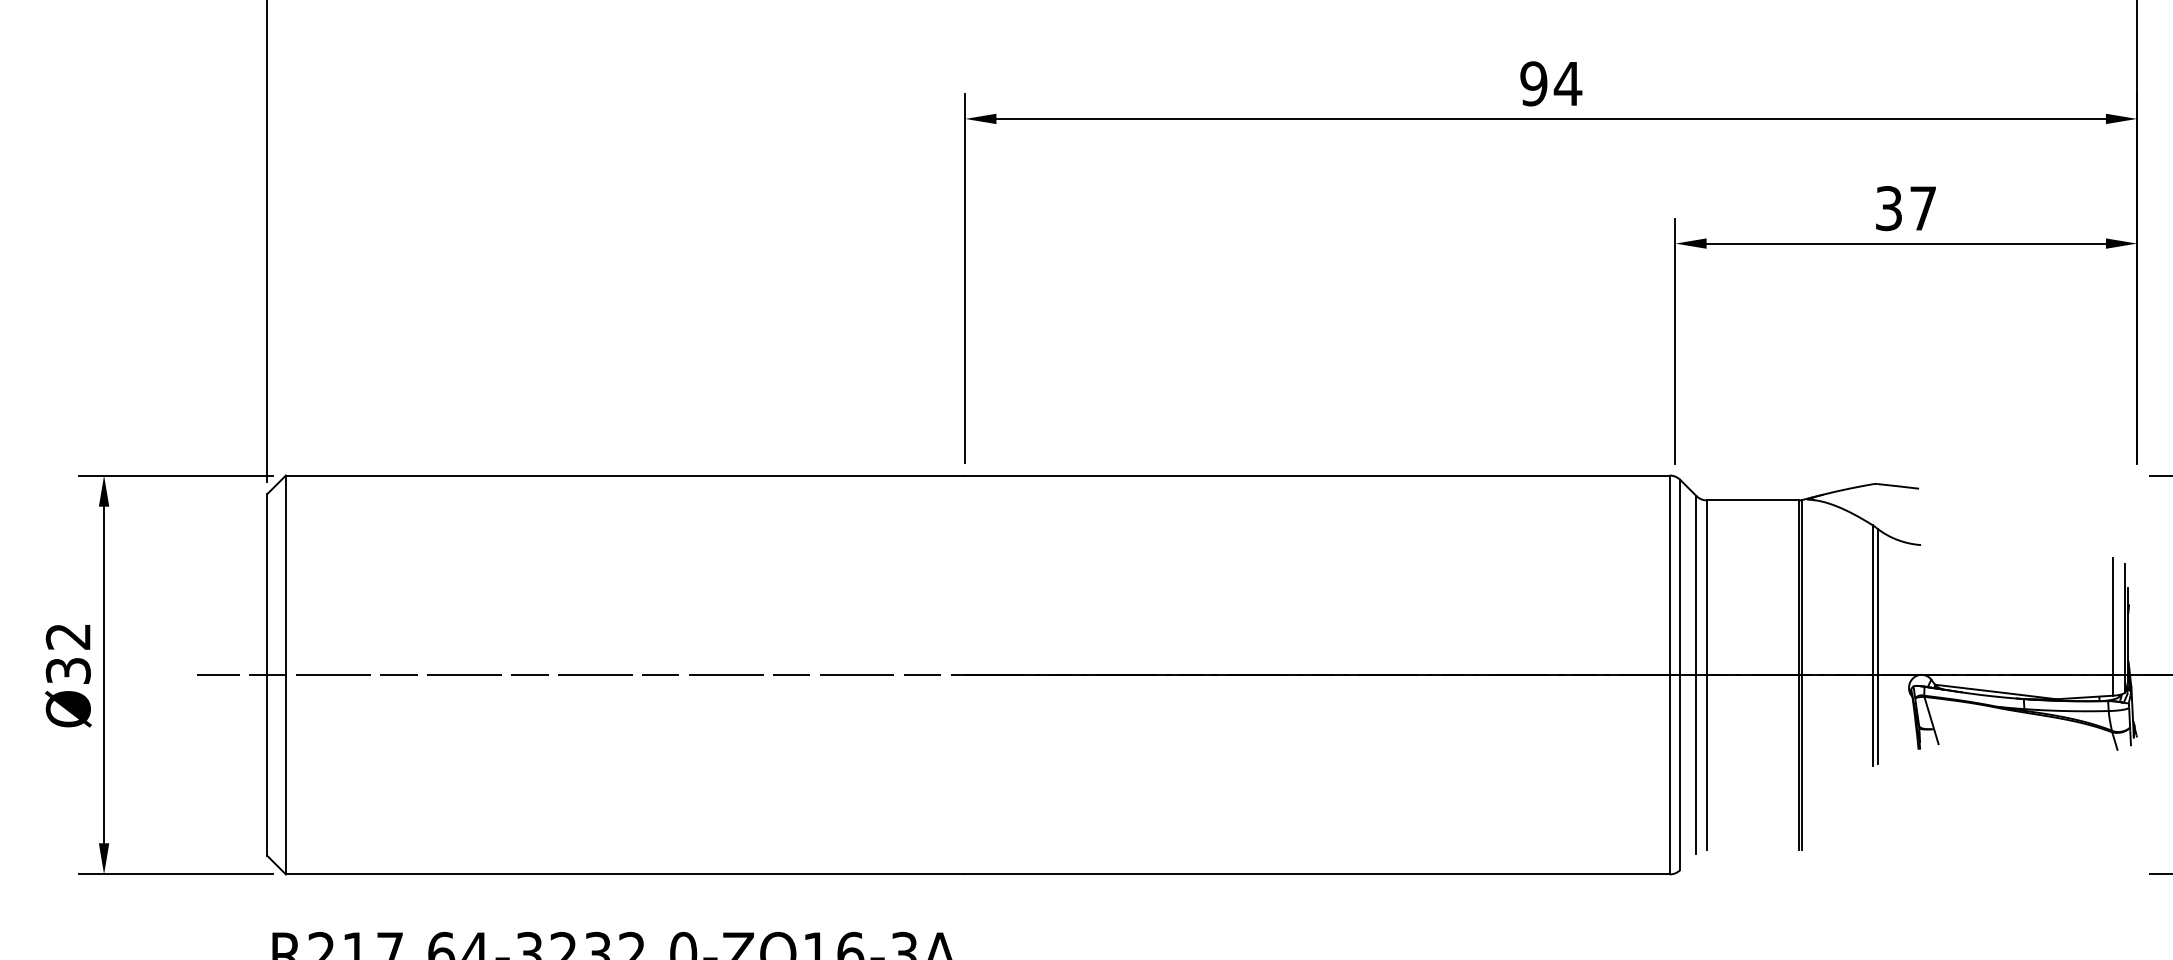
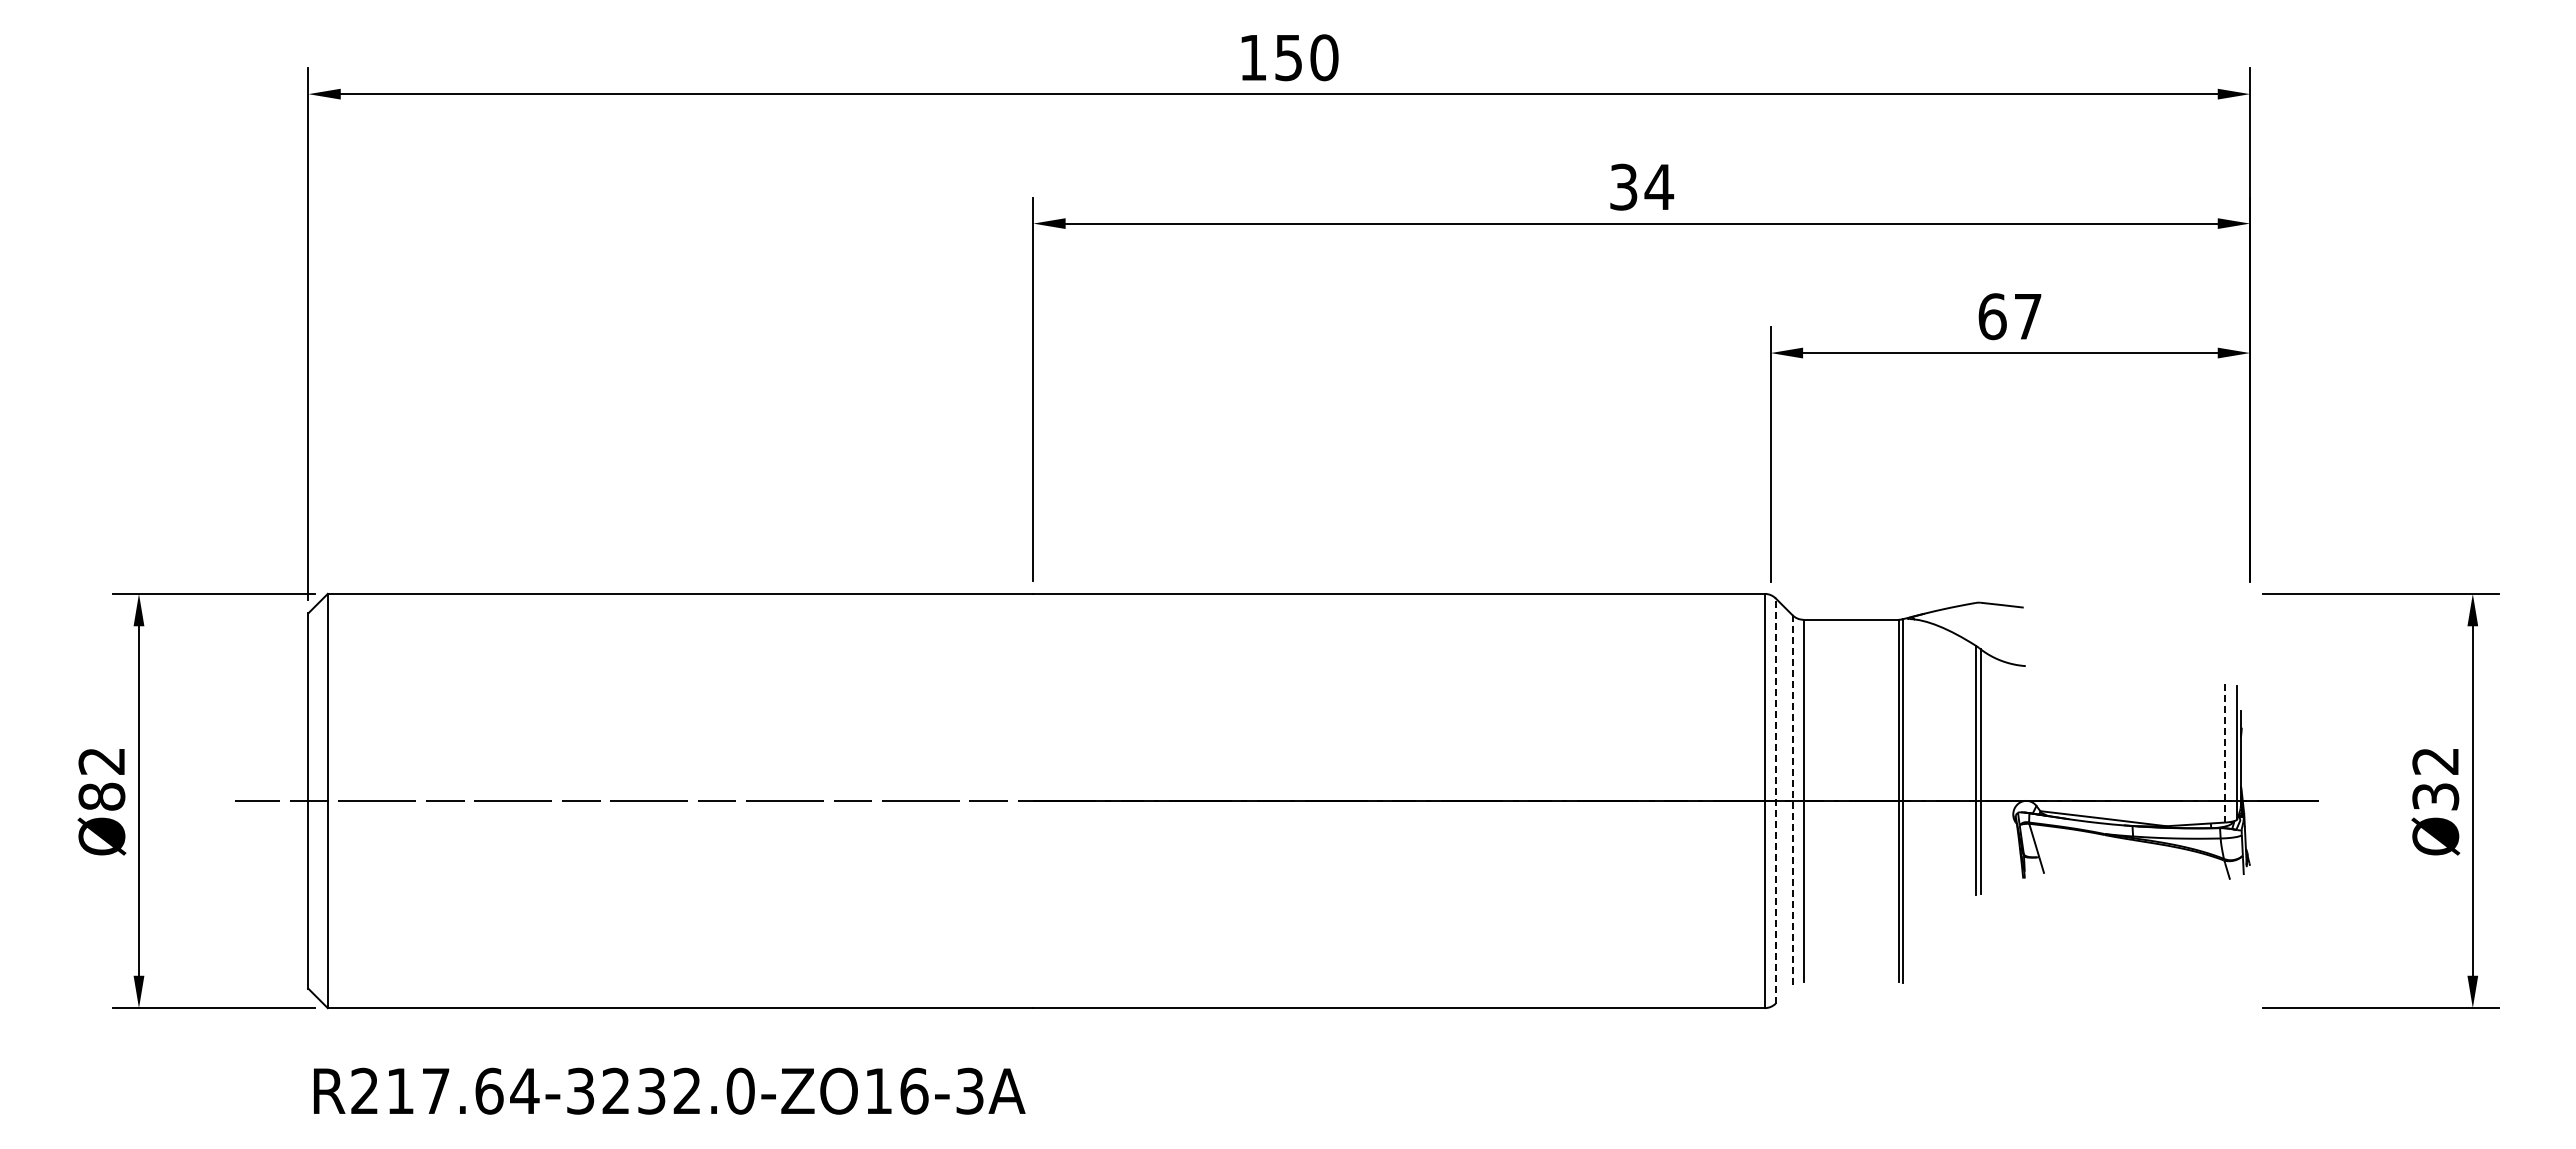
text: (1533, 83) -> (1623, 186), 94 -> 34
text: (1889, 208) -> (1992, 316), 37 -> 67
line: (2113, 626) -> (2225, 750), solid -> dashed
text: (67, 670) -> (101, 796), Ø32 -> Ø82
line: (1680, 675) -> (1775, 801), solid -> dashed
line: (1696, 675) -> (1792, 801), solid -> dashed

